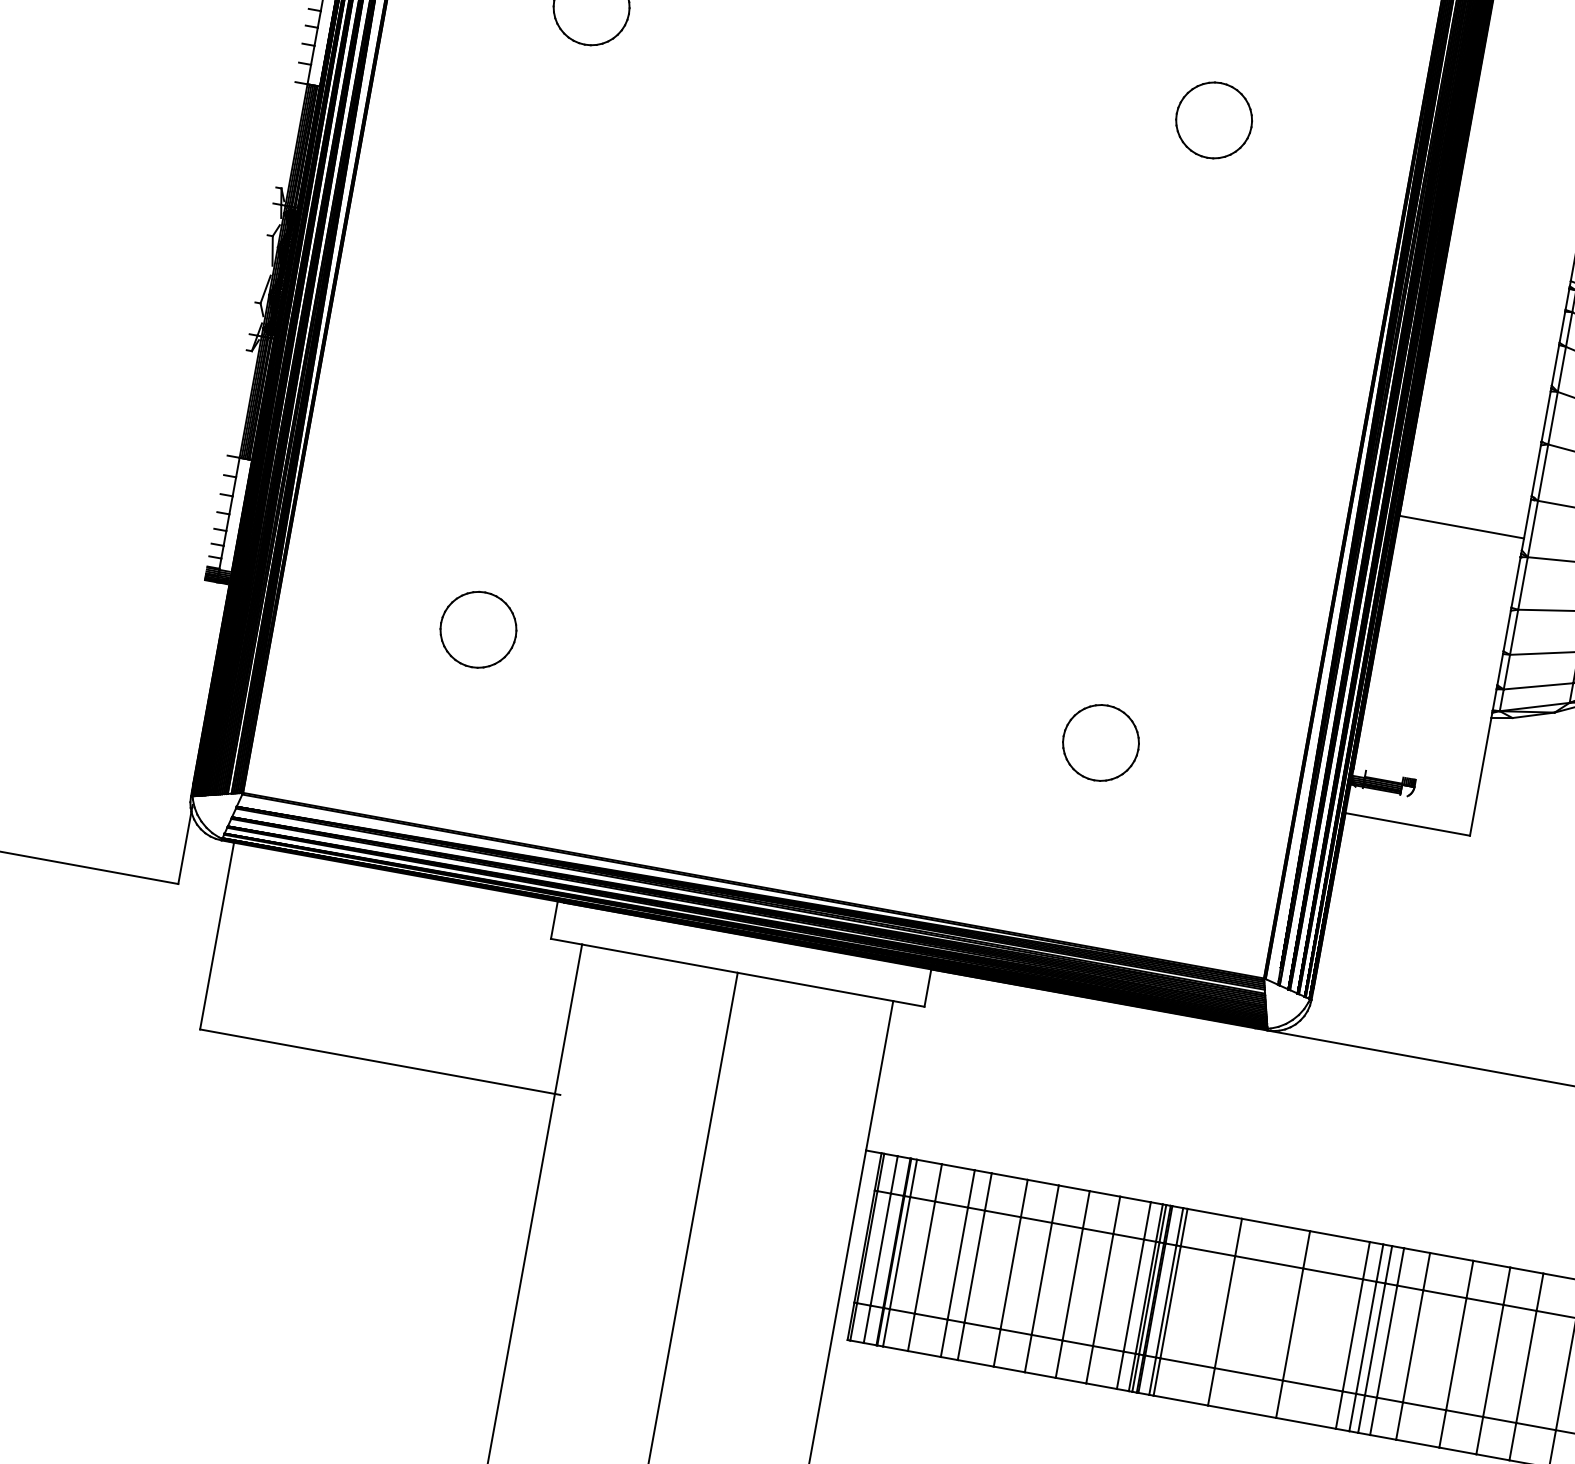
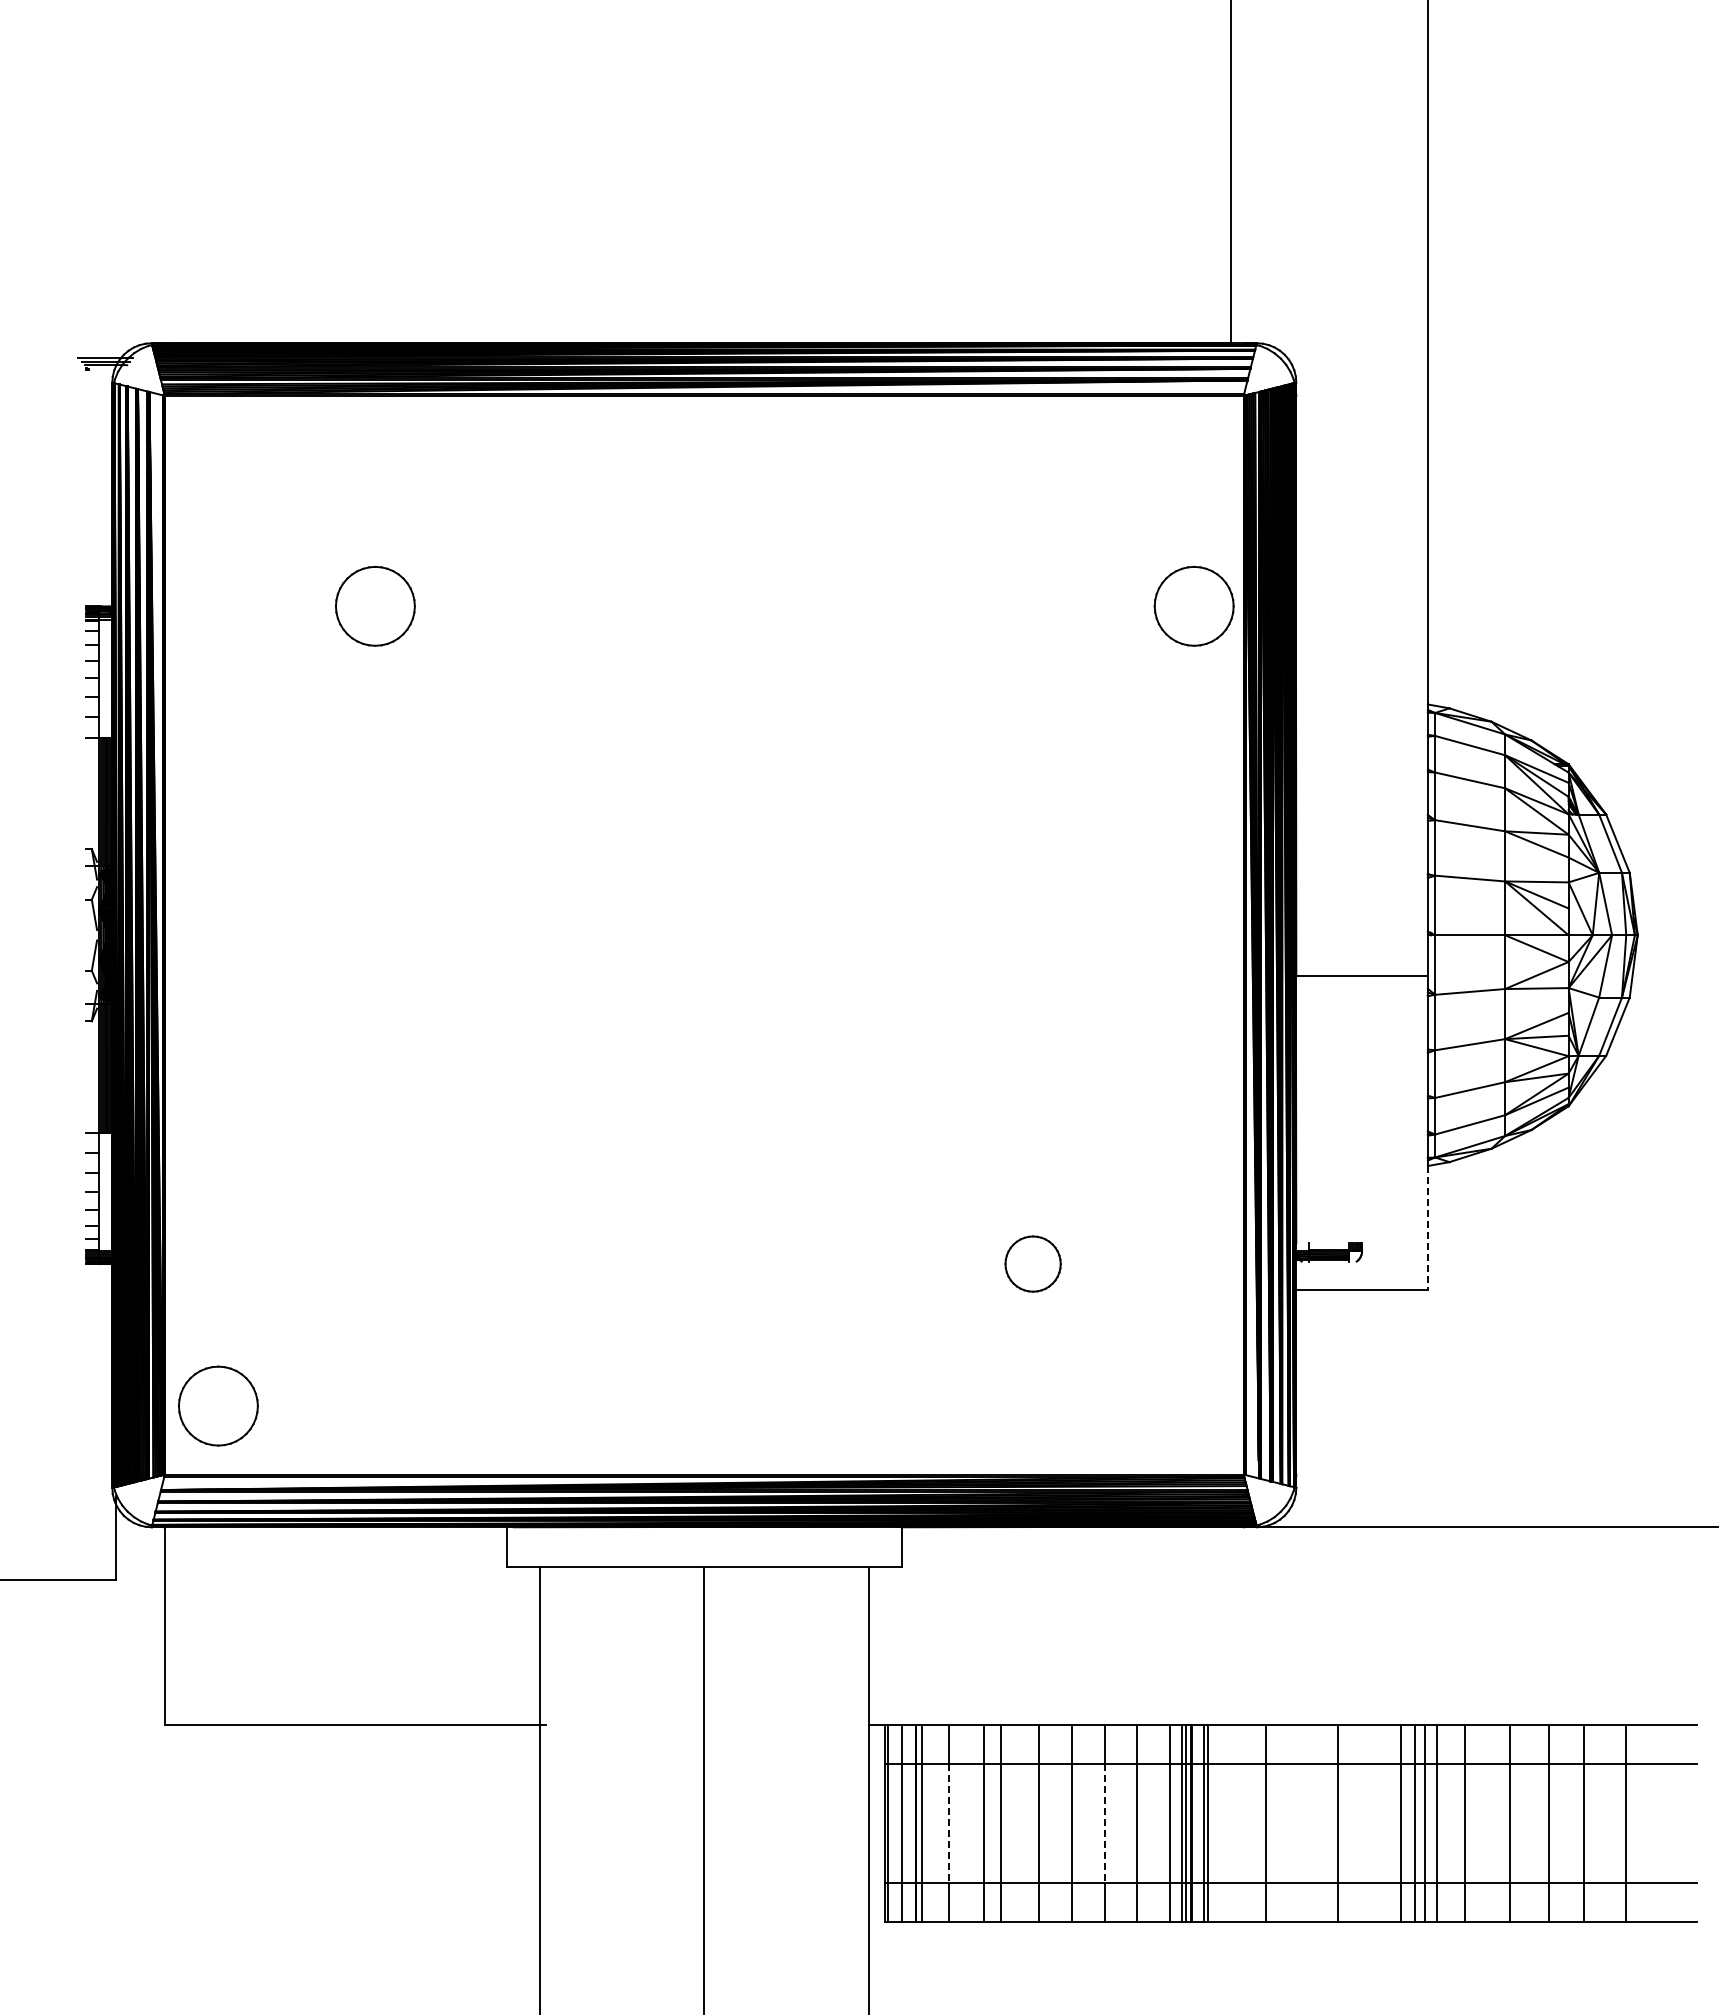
part: (1213, 119) -> (1193, 605), moved
part: (478, 629) -> (218, 1405), moved
part: (1100, 742) -> (1032, 1263), size x0.7
line: (1480, 777) -> (1427, 1228), solid -> dashed
line: (924, 1257) -> (948, 1823), solid -> dashed
line: (1072, 1284) -> (1104, 1823), solid -> dashed

